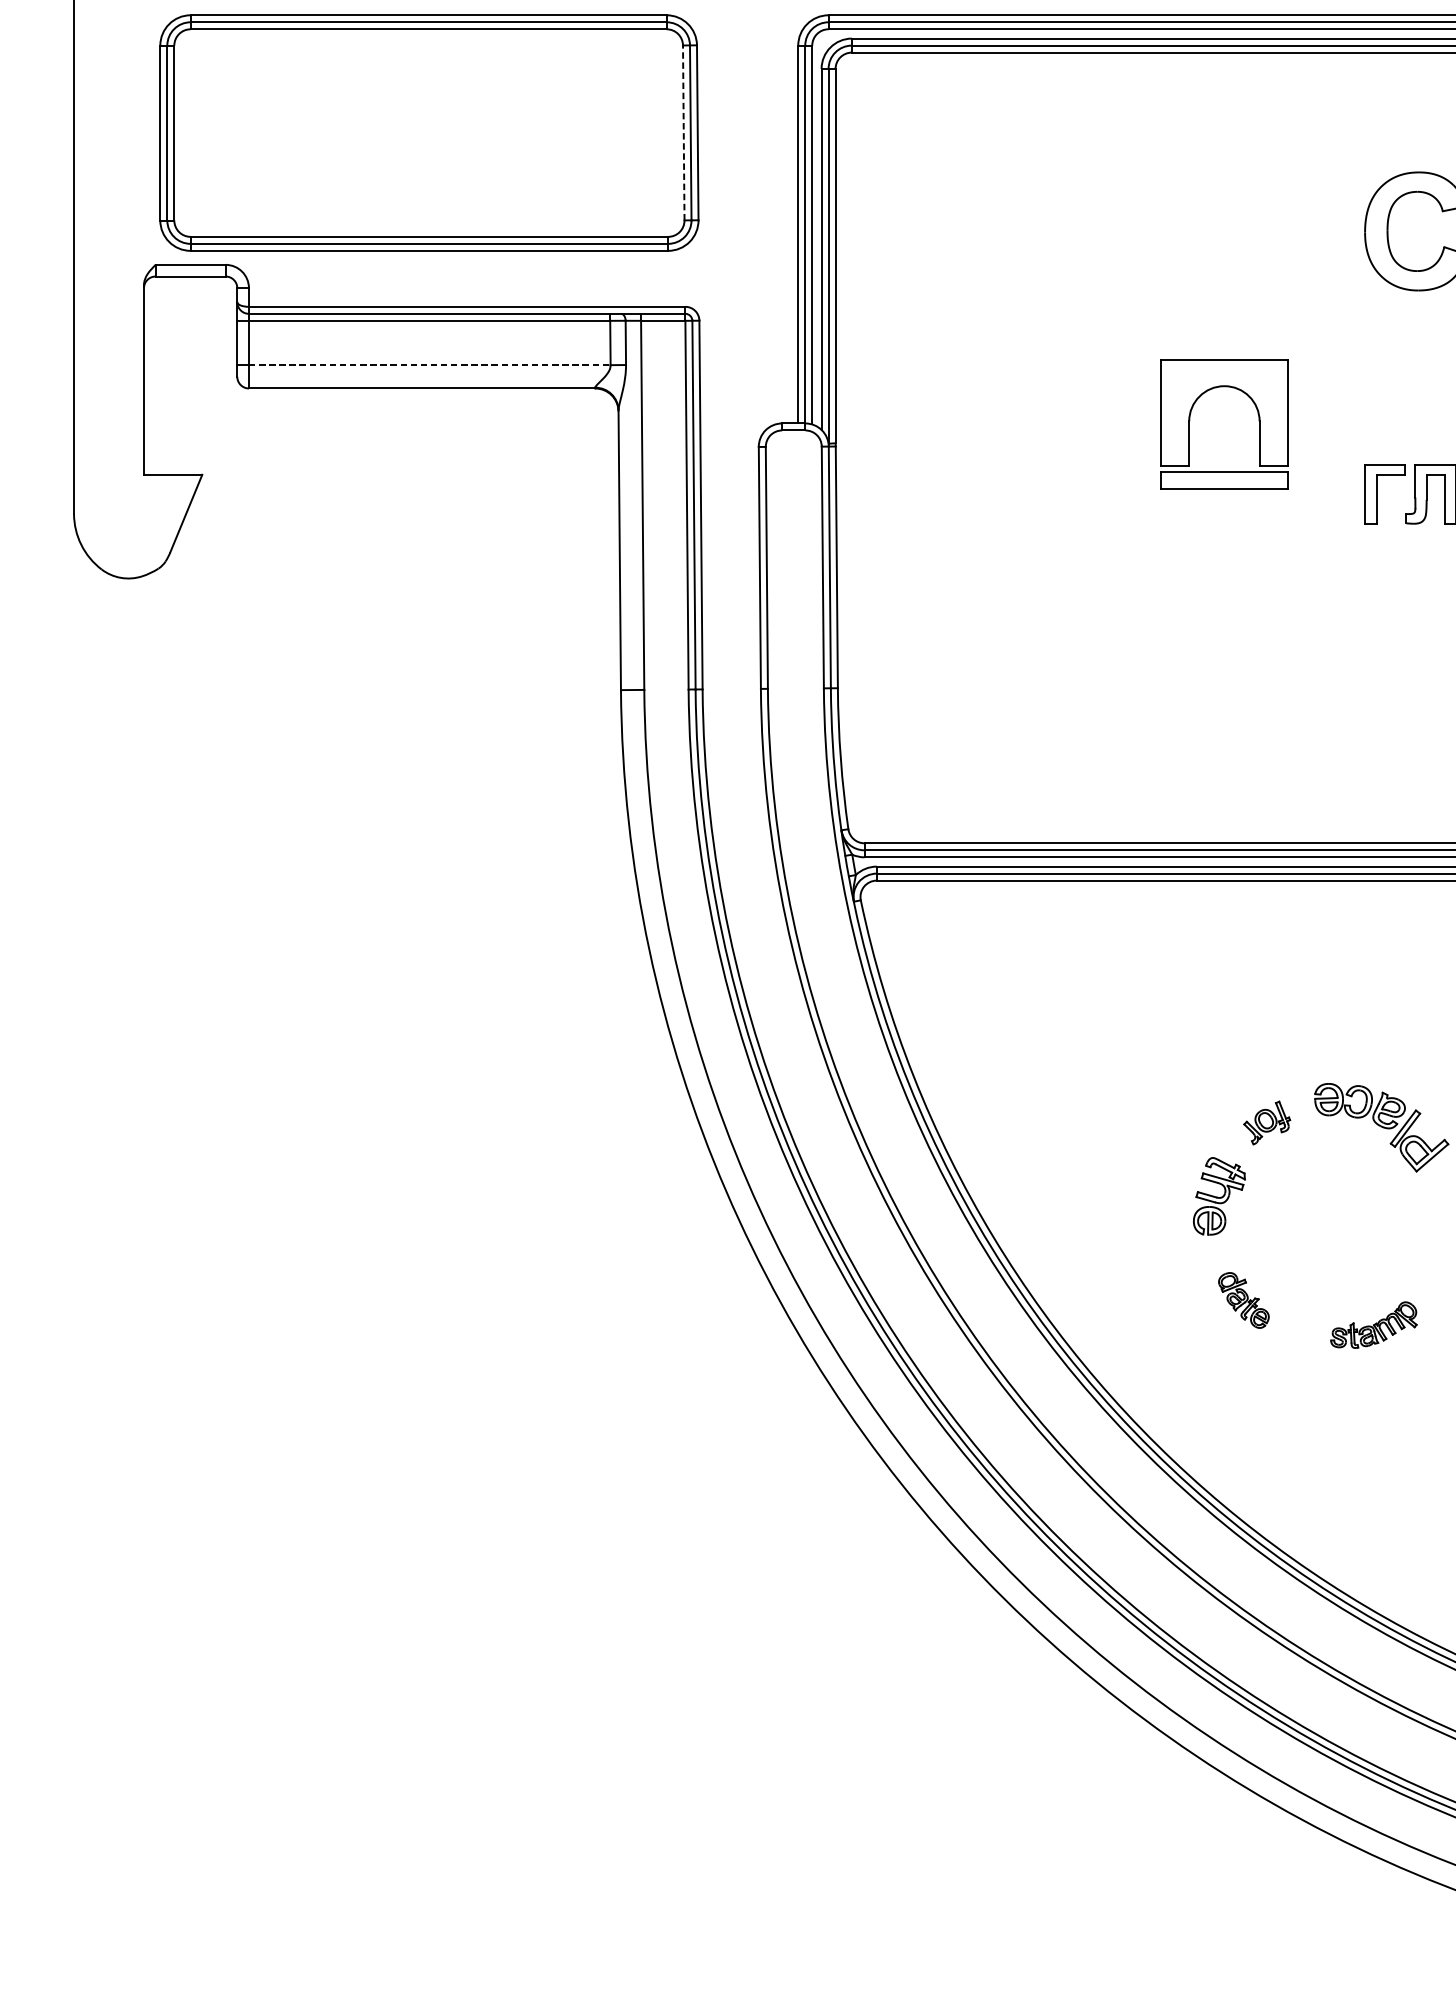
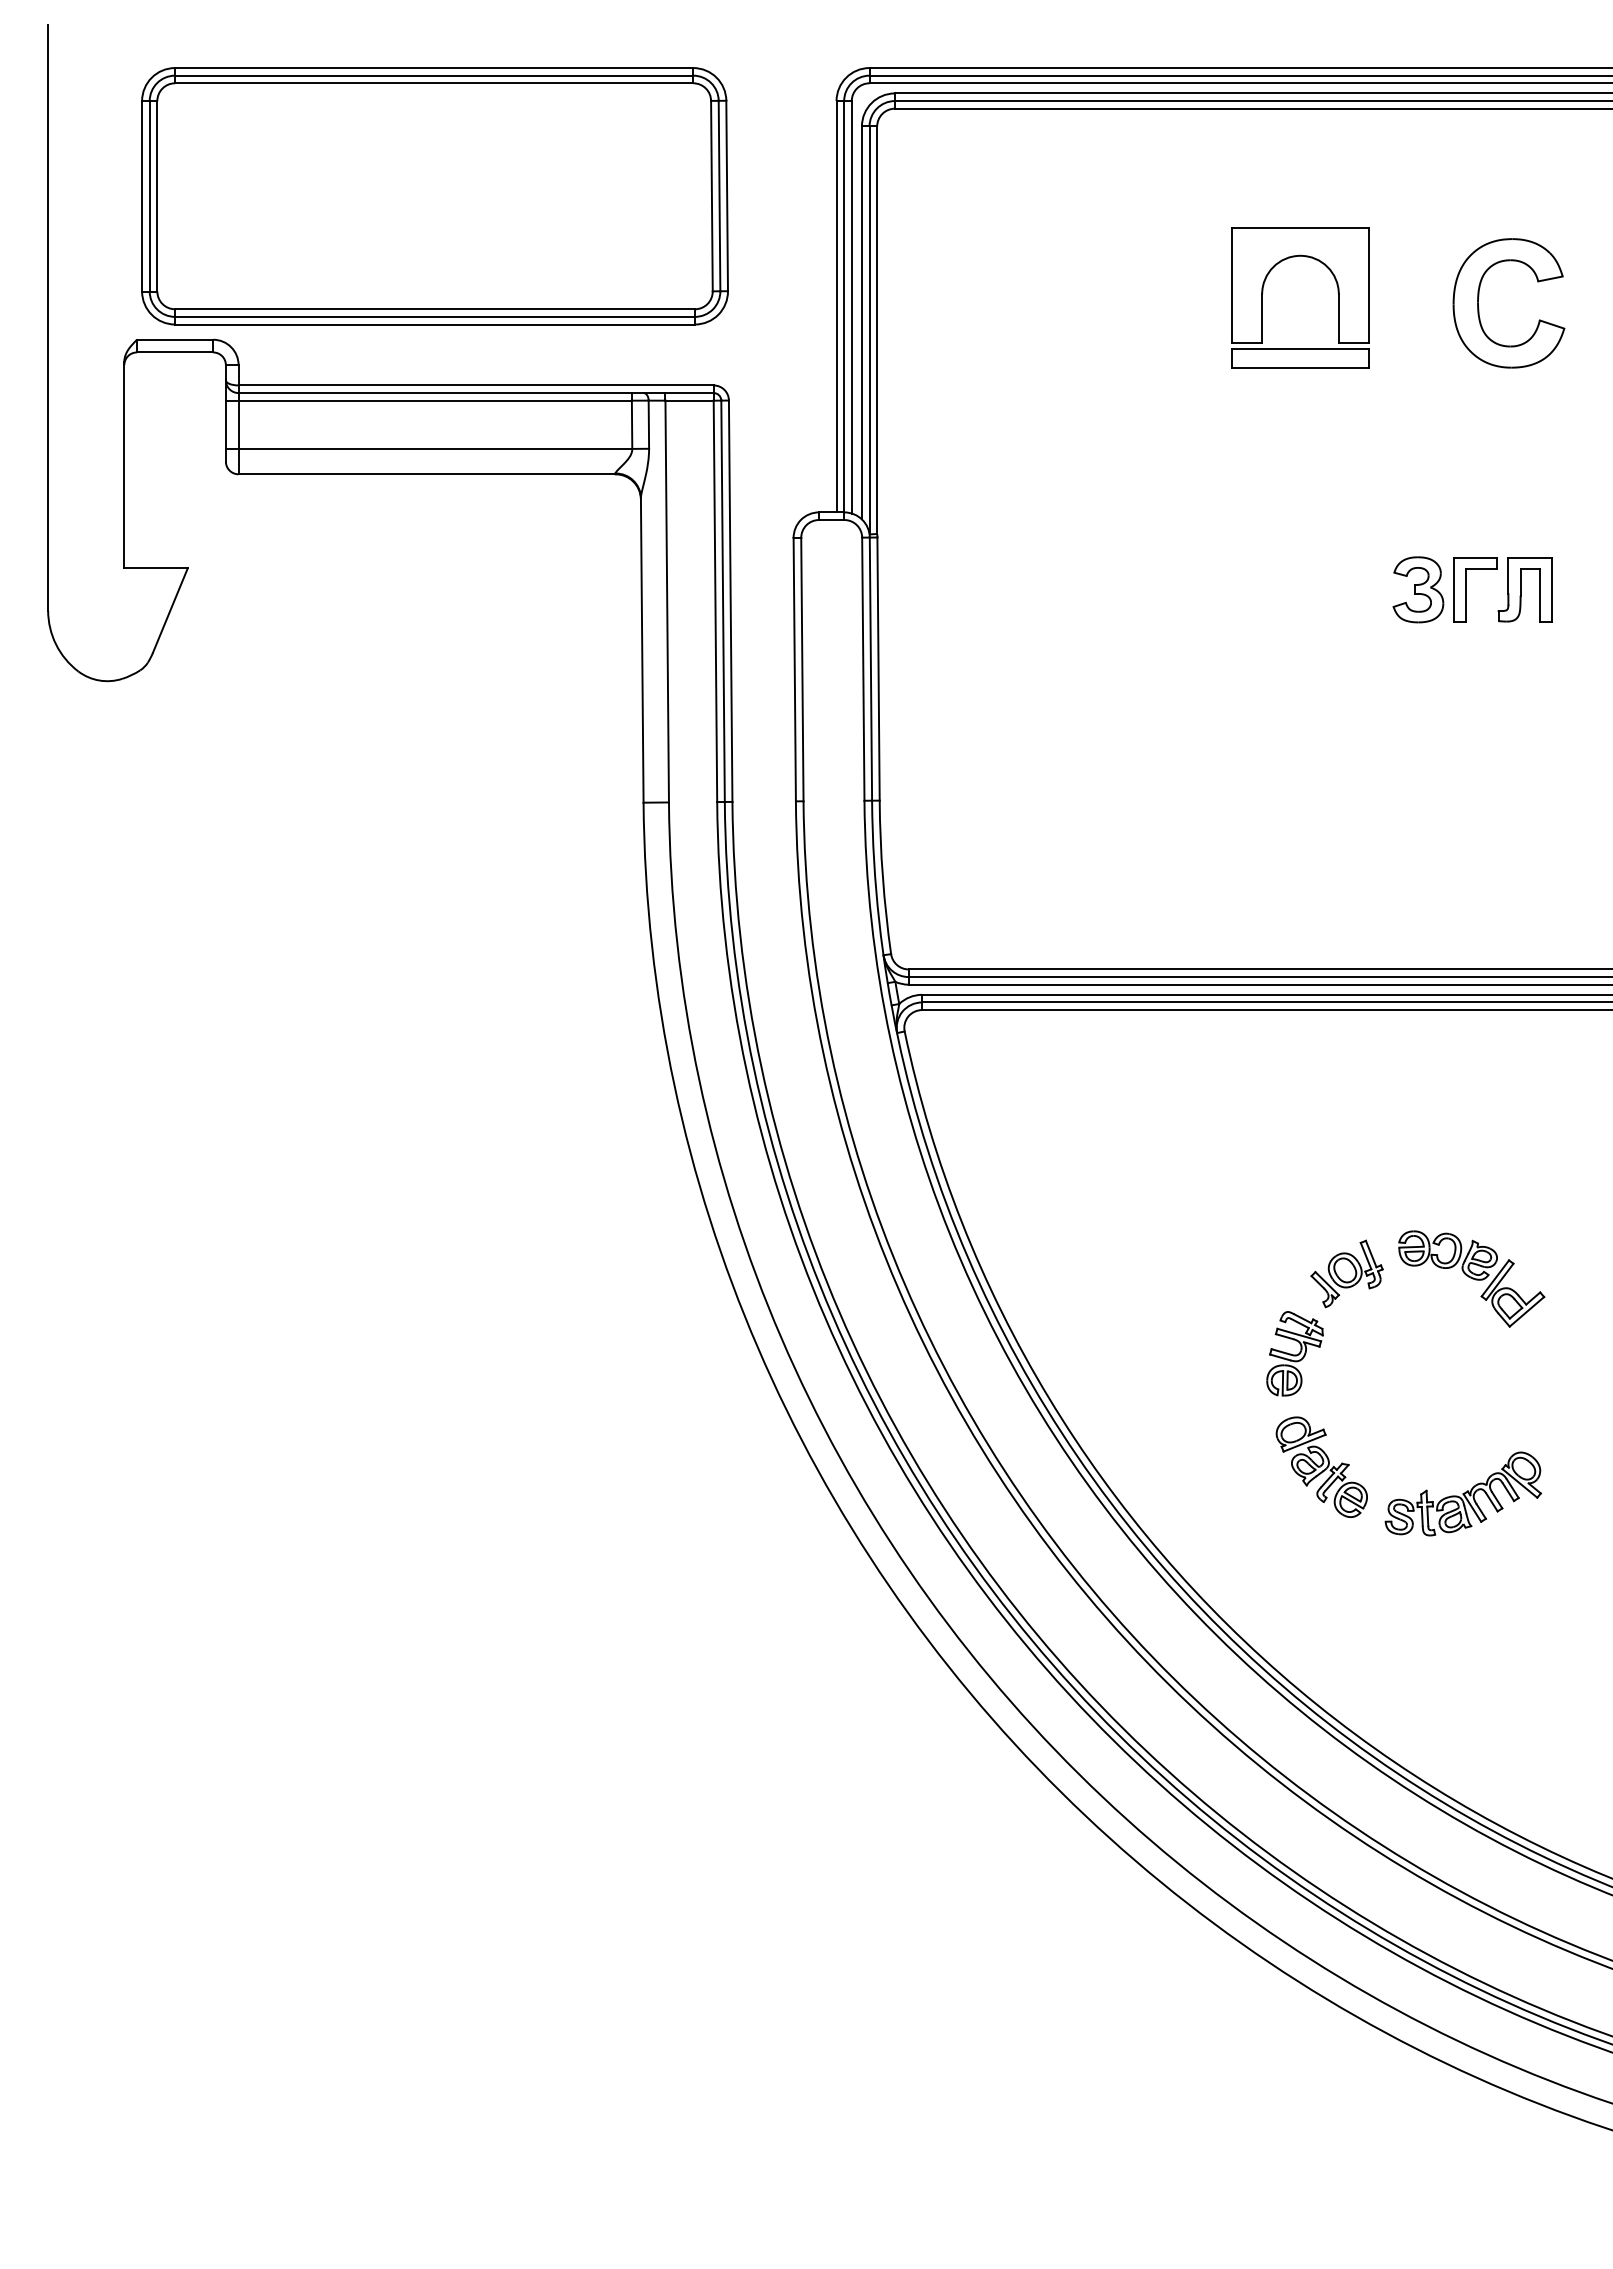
line: (683, 132) -> (711, 195), dashed -> solid
line: (429, 364) -> (435, 448), dashed -> solid
part: (1190, 420) -> (1263, 293), moved
part: (1332, 494) -> (1418, 589), added
part: (1266, 1122) -> (1346, 1273), size x1.43
part: (1243, 1299) -> (1321, 1466), size x1.67
part: (1373, 1324) -> (1462, 1493), size x1.67

